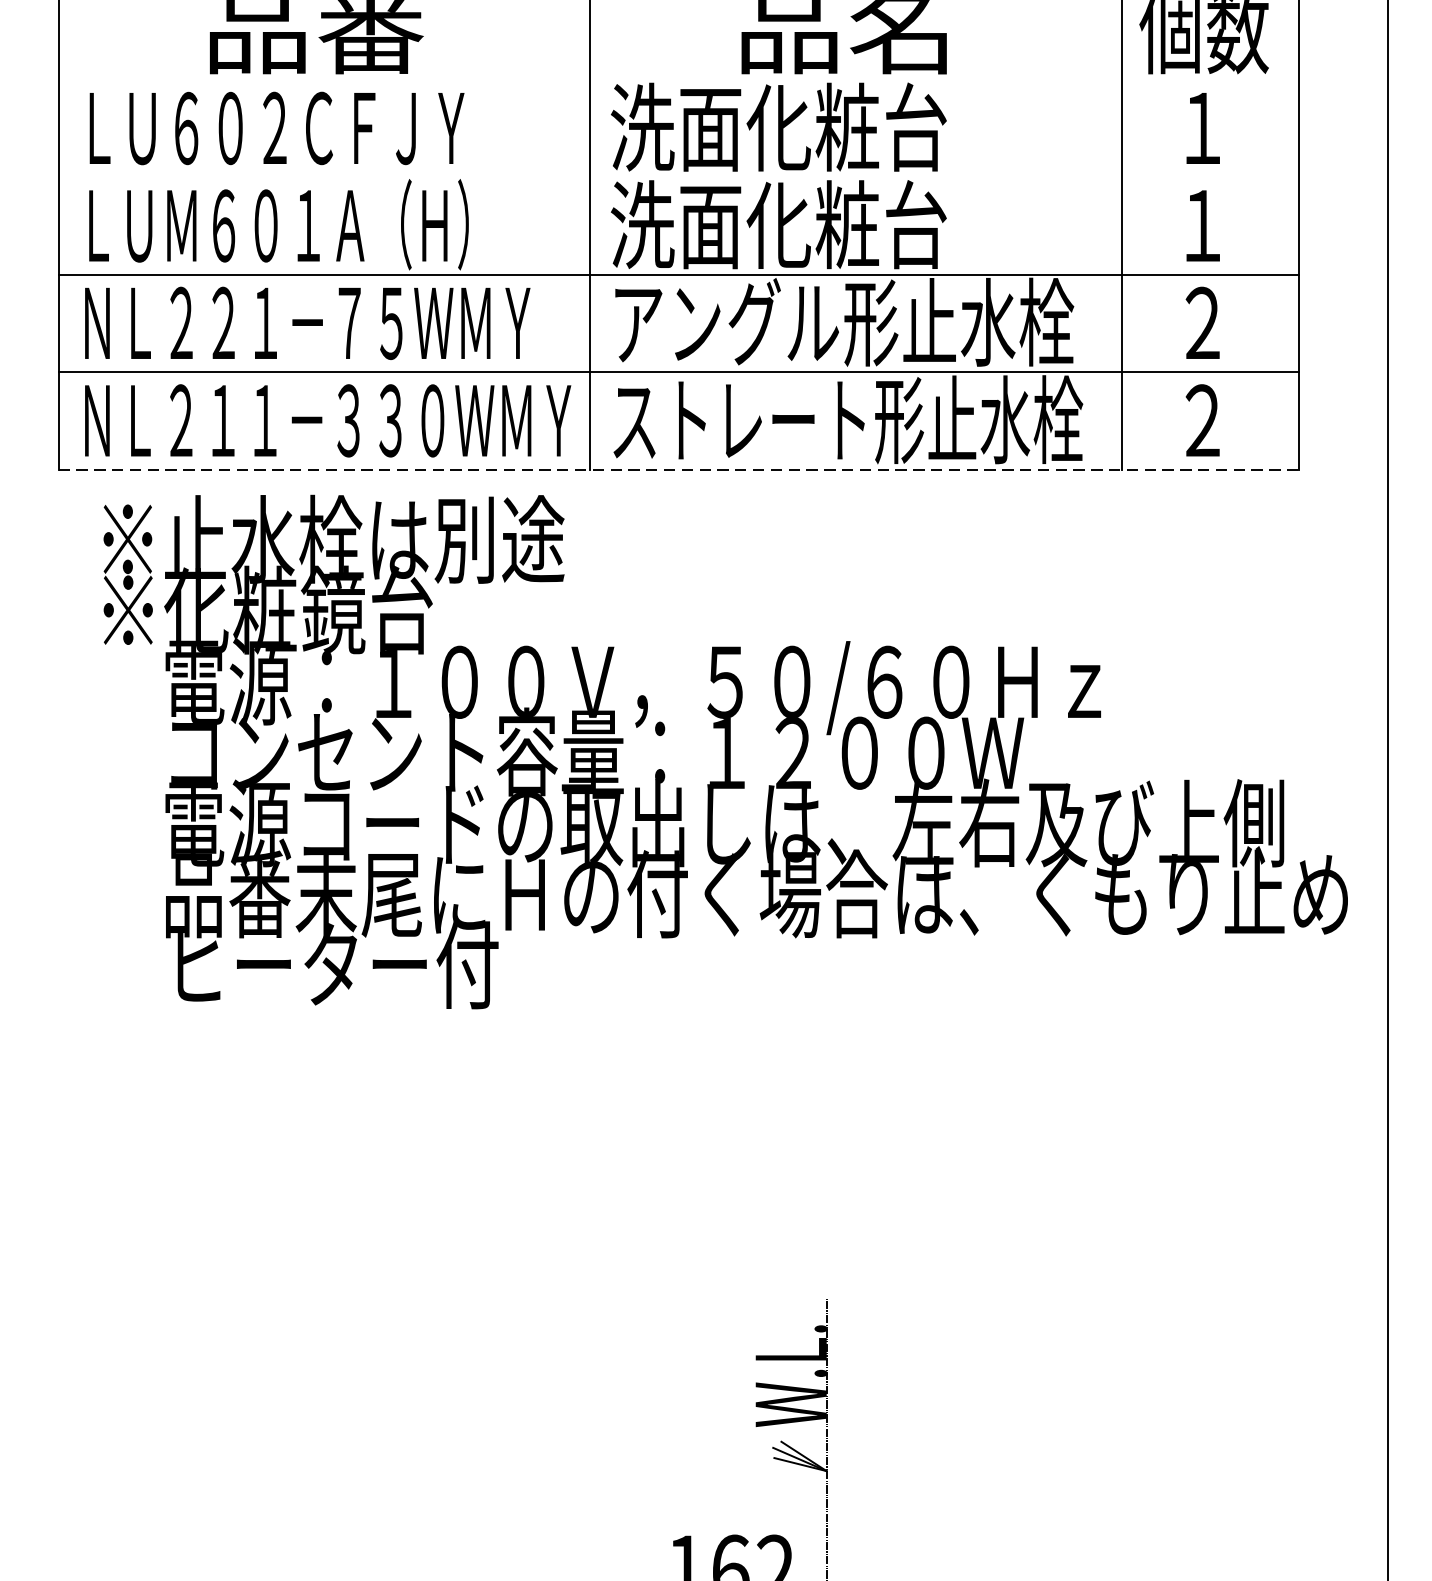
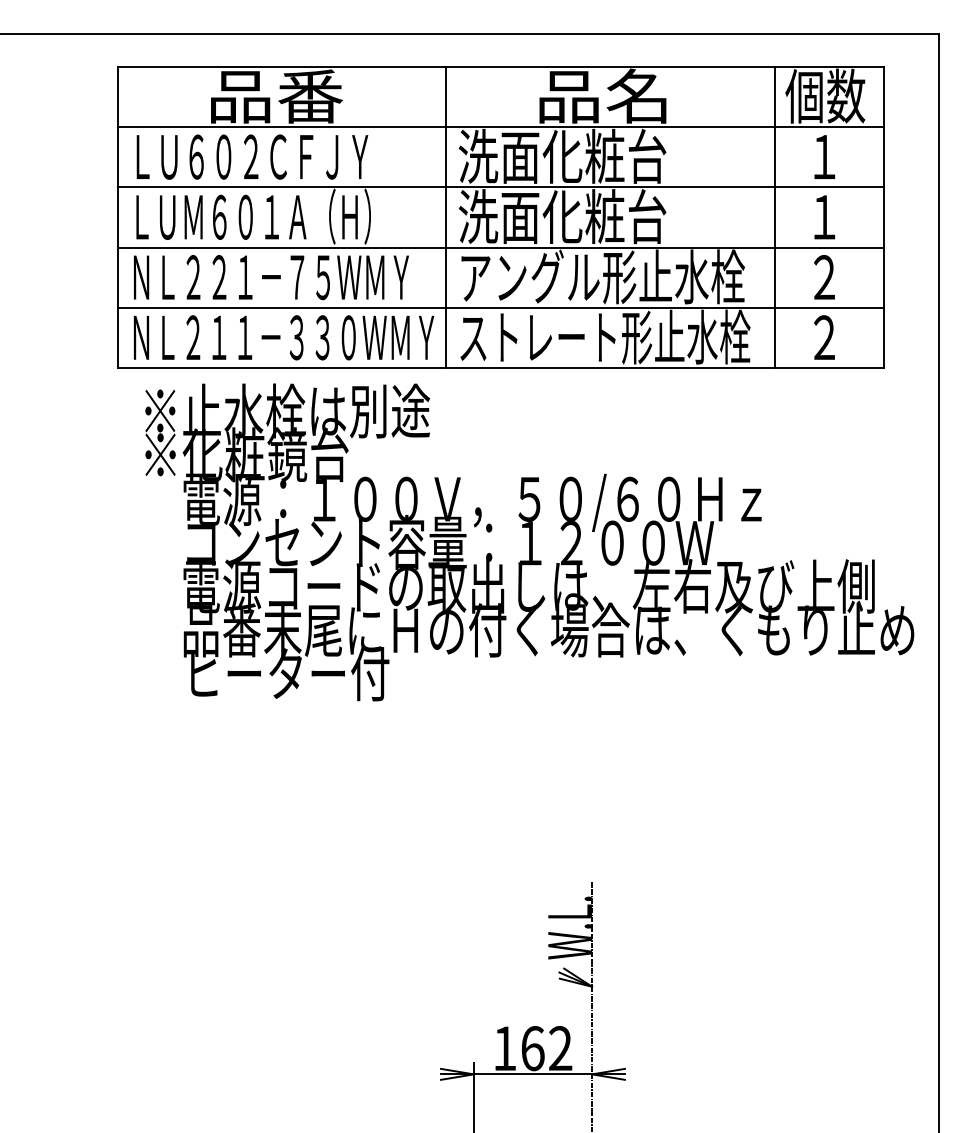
line: (678, 80) -> (500, 127), added
line: (678, 177) -> (500, 187), added
line: (680, 470) -> (501, 368), dashed -> solid

